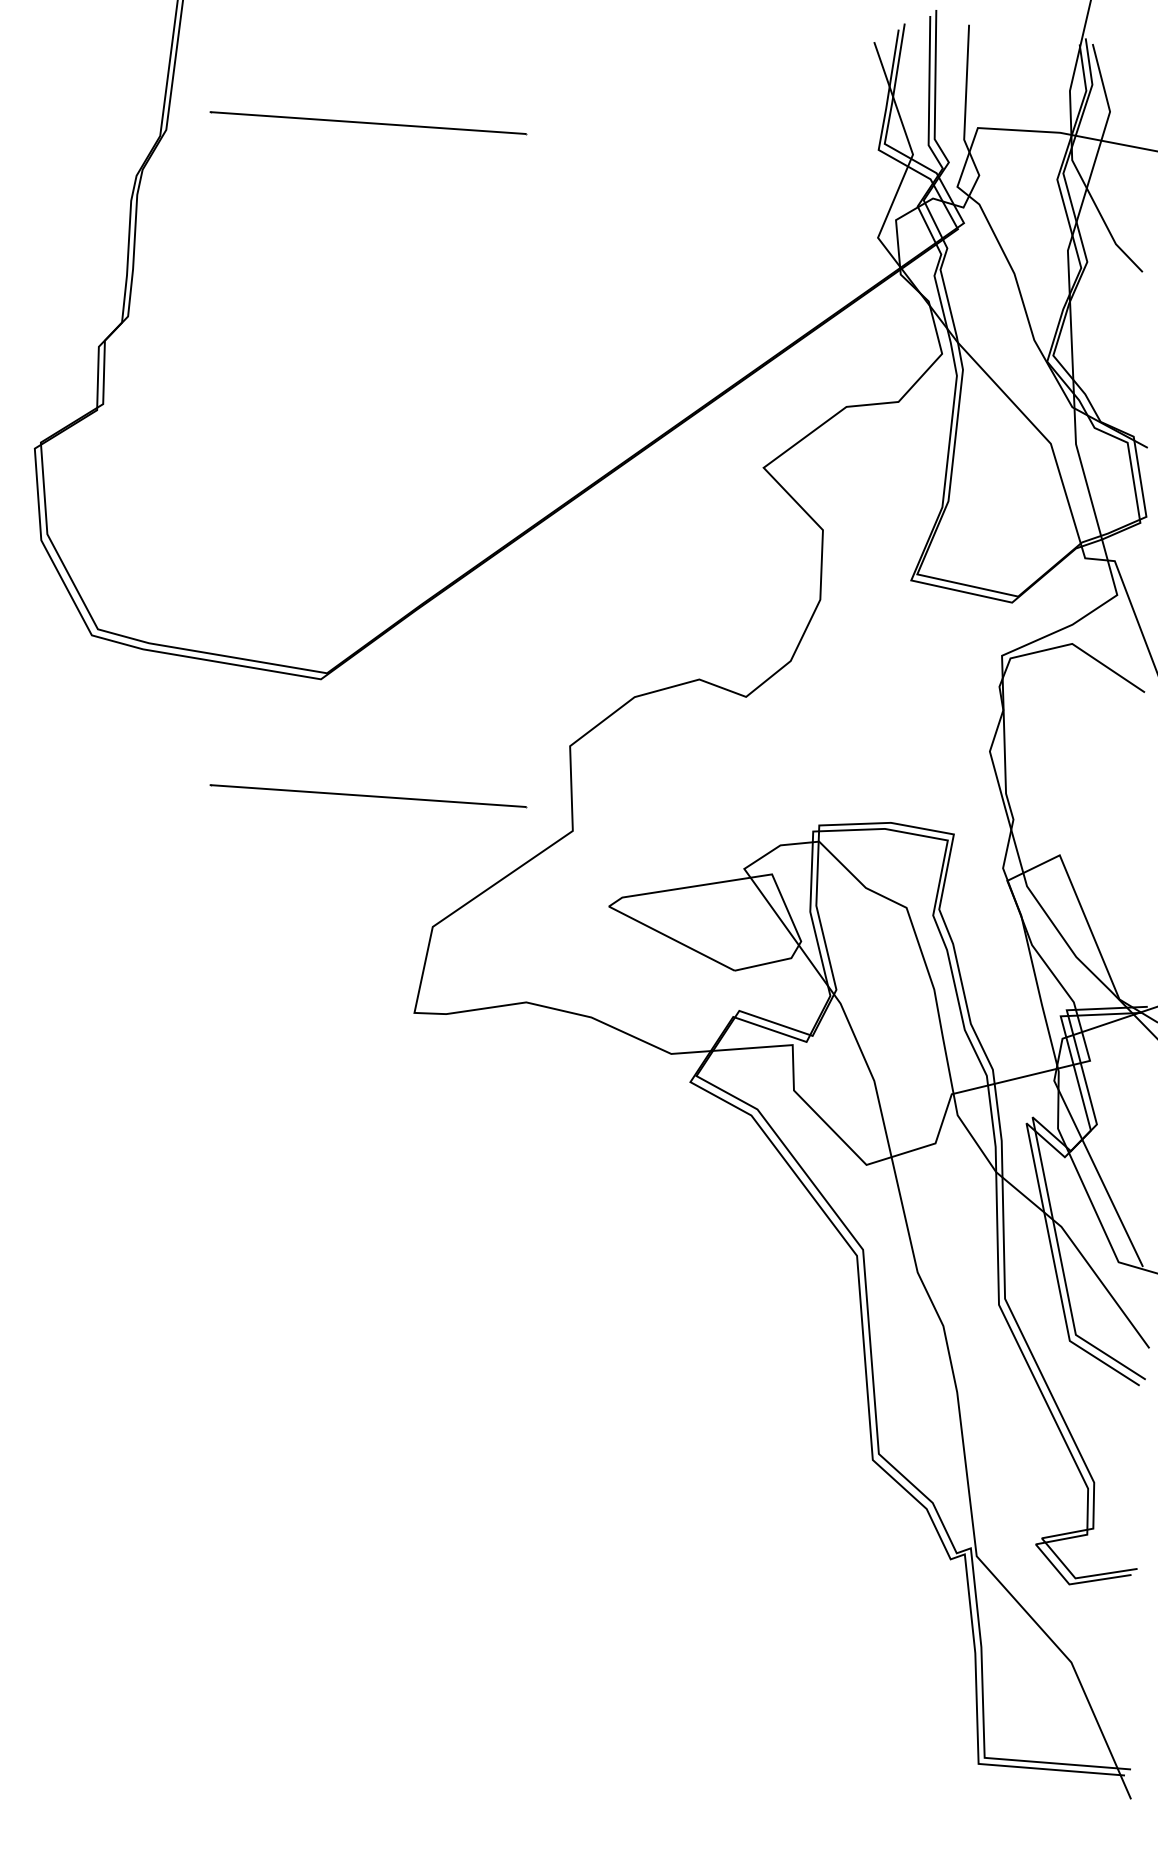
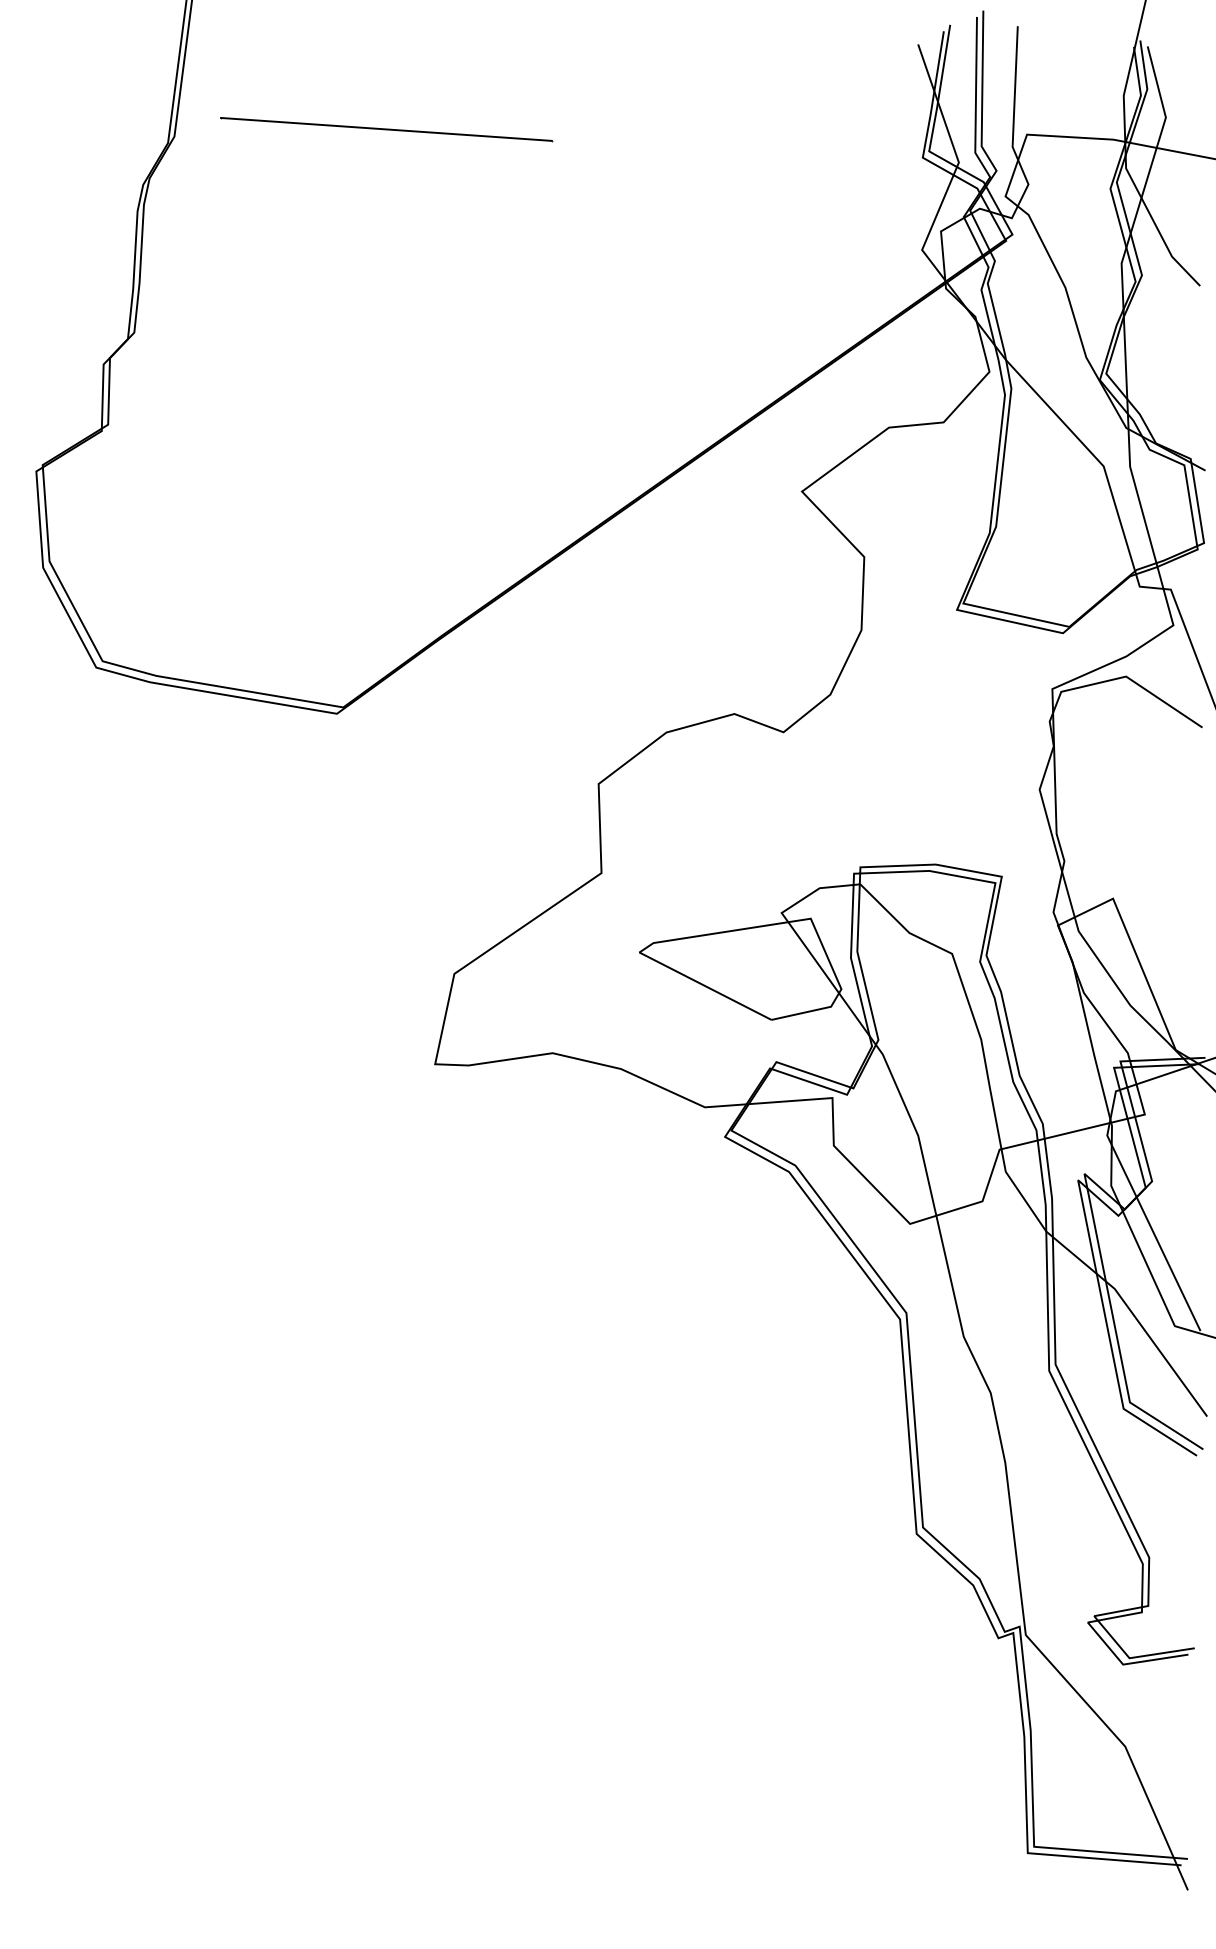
line: (368, 796) -> (386, 836), removed

